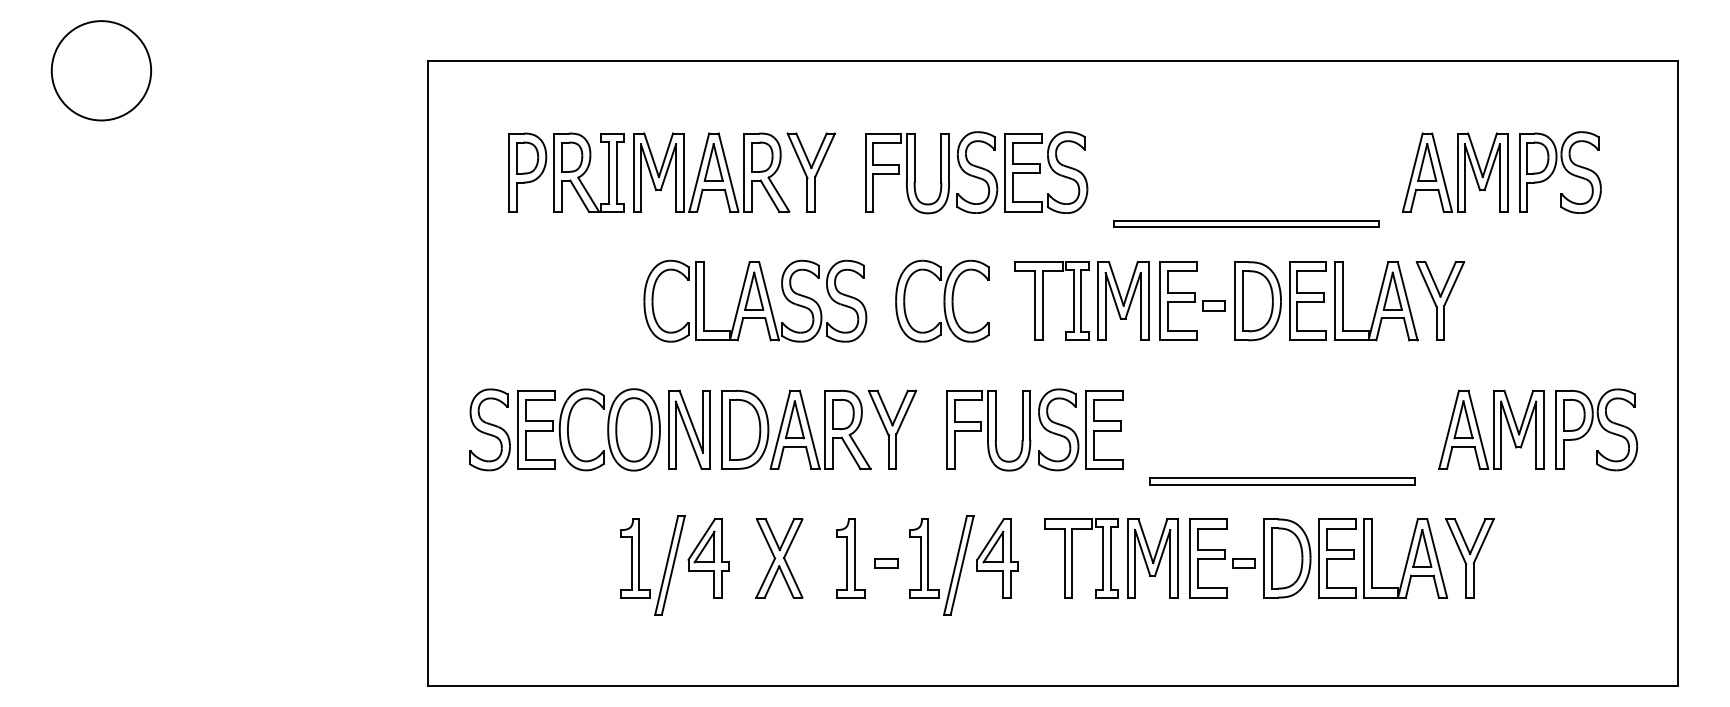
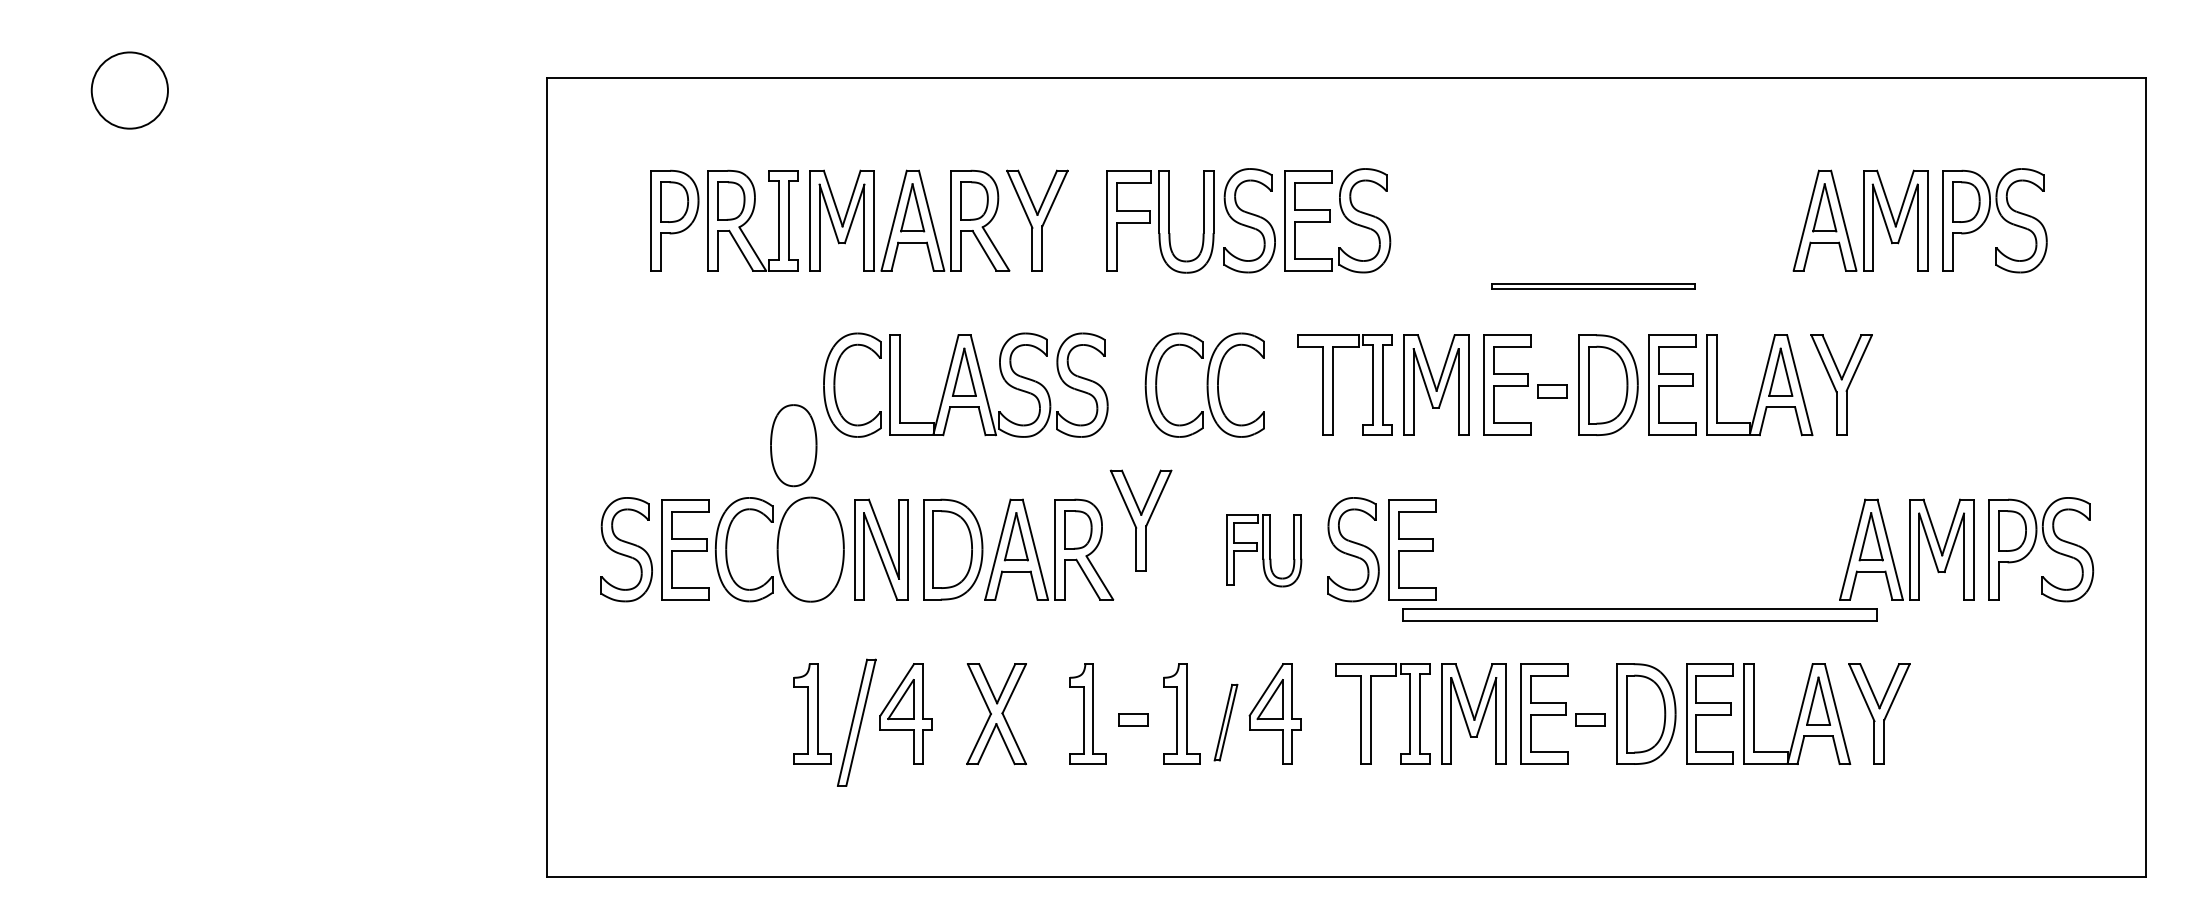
circle: (101, 70) -> (129, 90), size x0.6
part: (1246, 224) -> (1593, 286), size x0.6
part: (633, 429) -> (793, 445), moved
part: (891, 429) -> (1140, 520), moved
part: (988, 430) -> (1263, 550), size x0.7
part: (1282, 481) -> (1639, 615), size x1.4
part: (958, 565) -> (1225, 722), size x0.6

